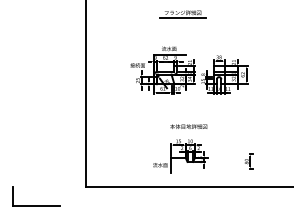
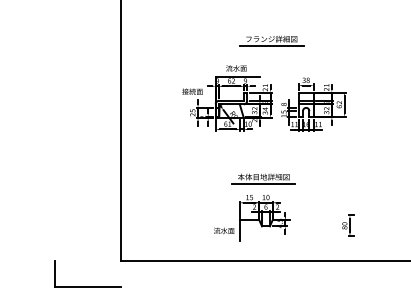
part: (182, 14) -> (271, 41), moved
line: (188, 131) -> (263, 183), added
part: (36, 205) -> (87, 286), moved

